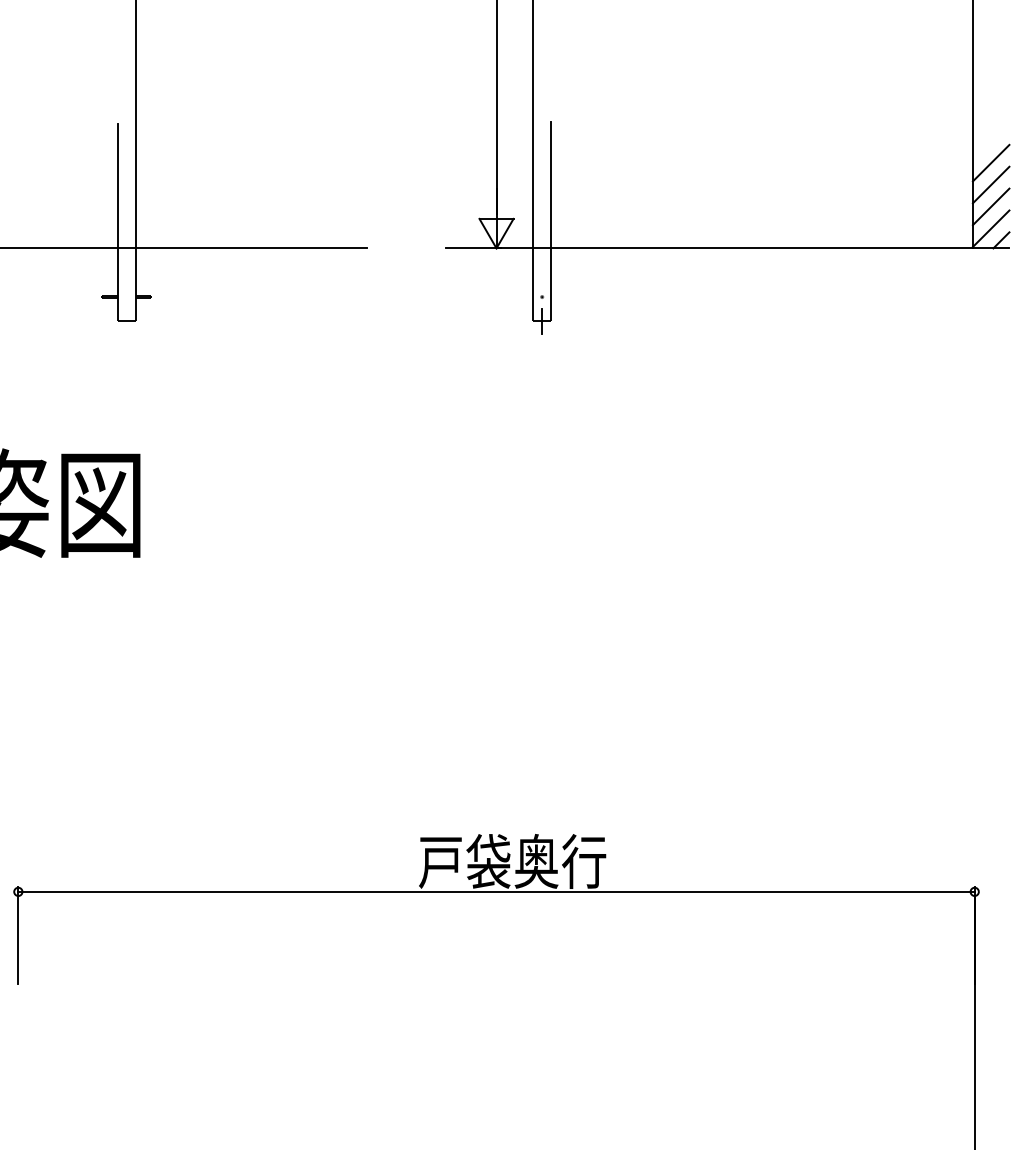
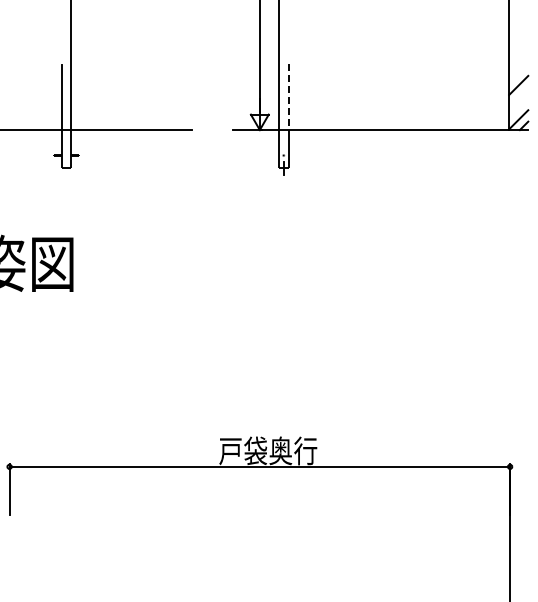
line: (990, 184) -> (518, 96), removed
line: (551, 186) -> (288, 97), solid -> dashed
line: (990, 205) -> (518, 107), removed

